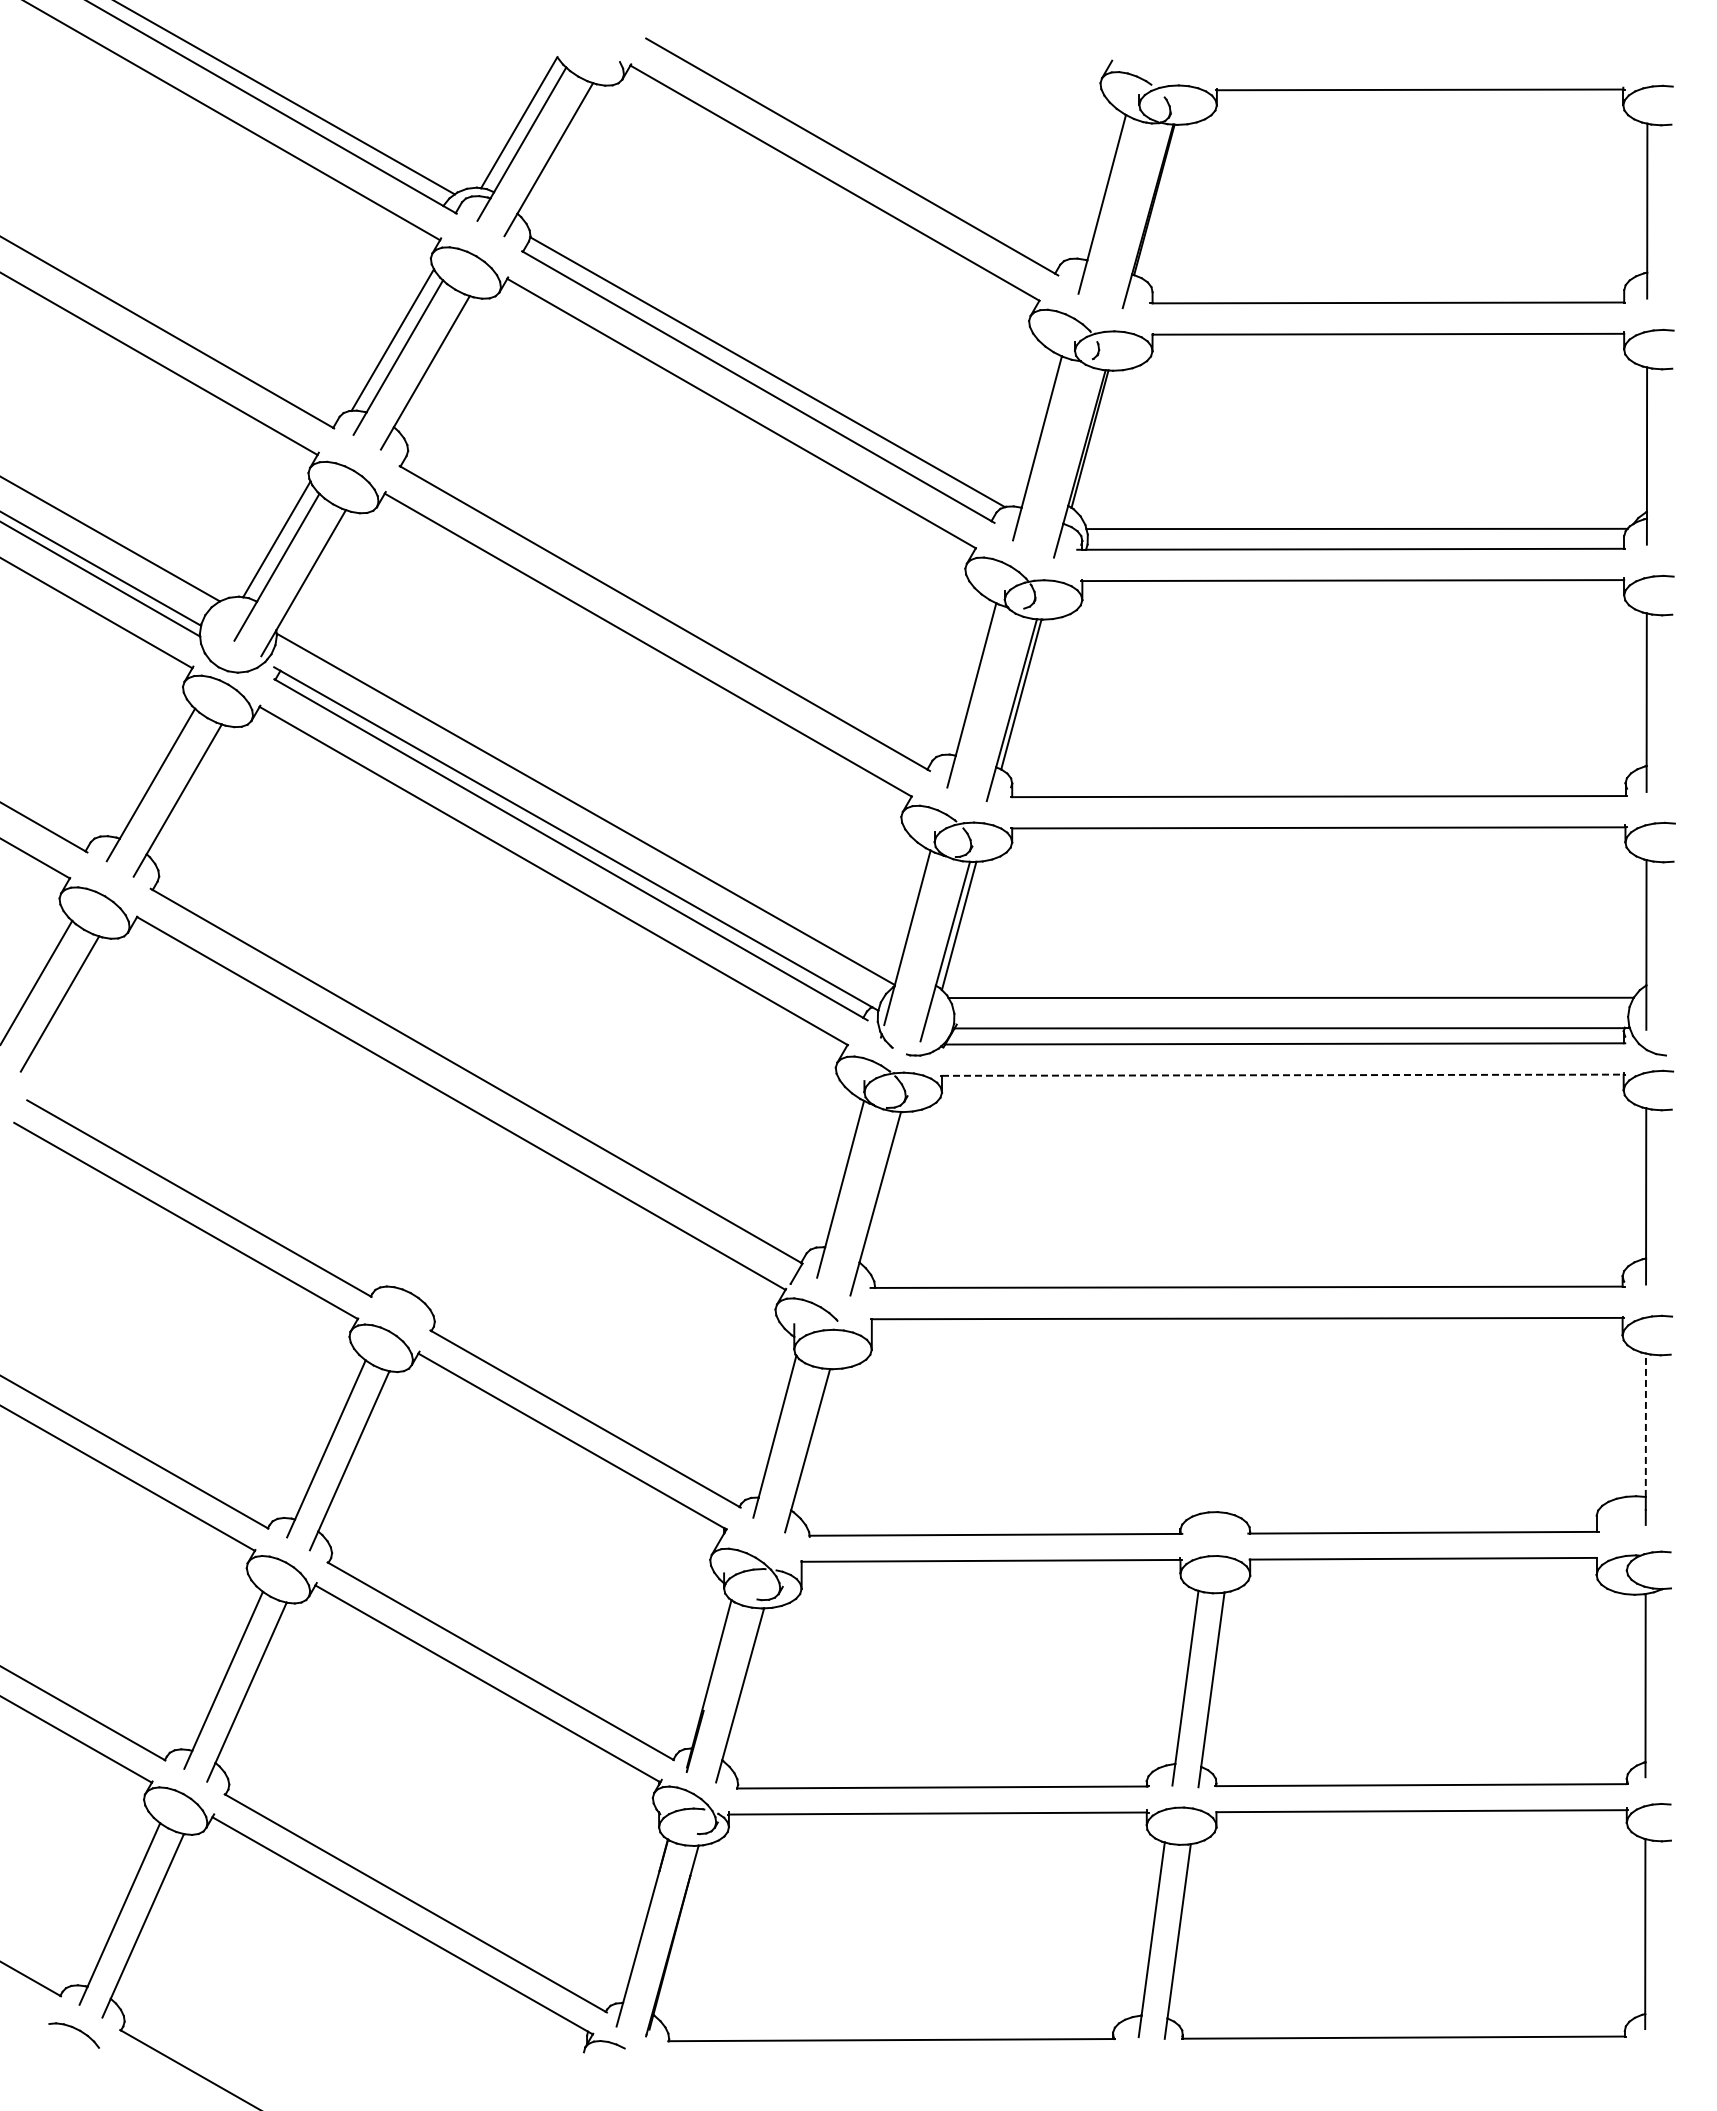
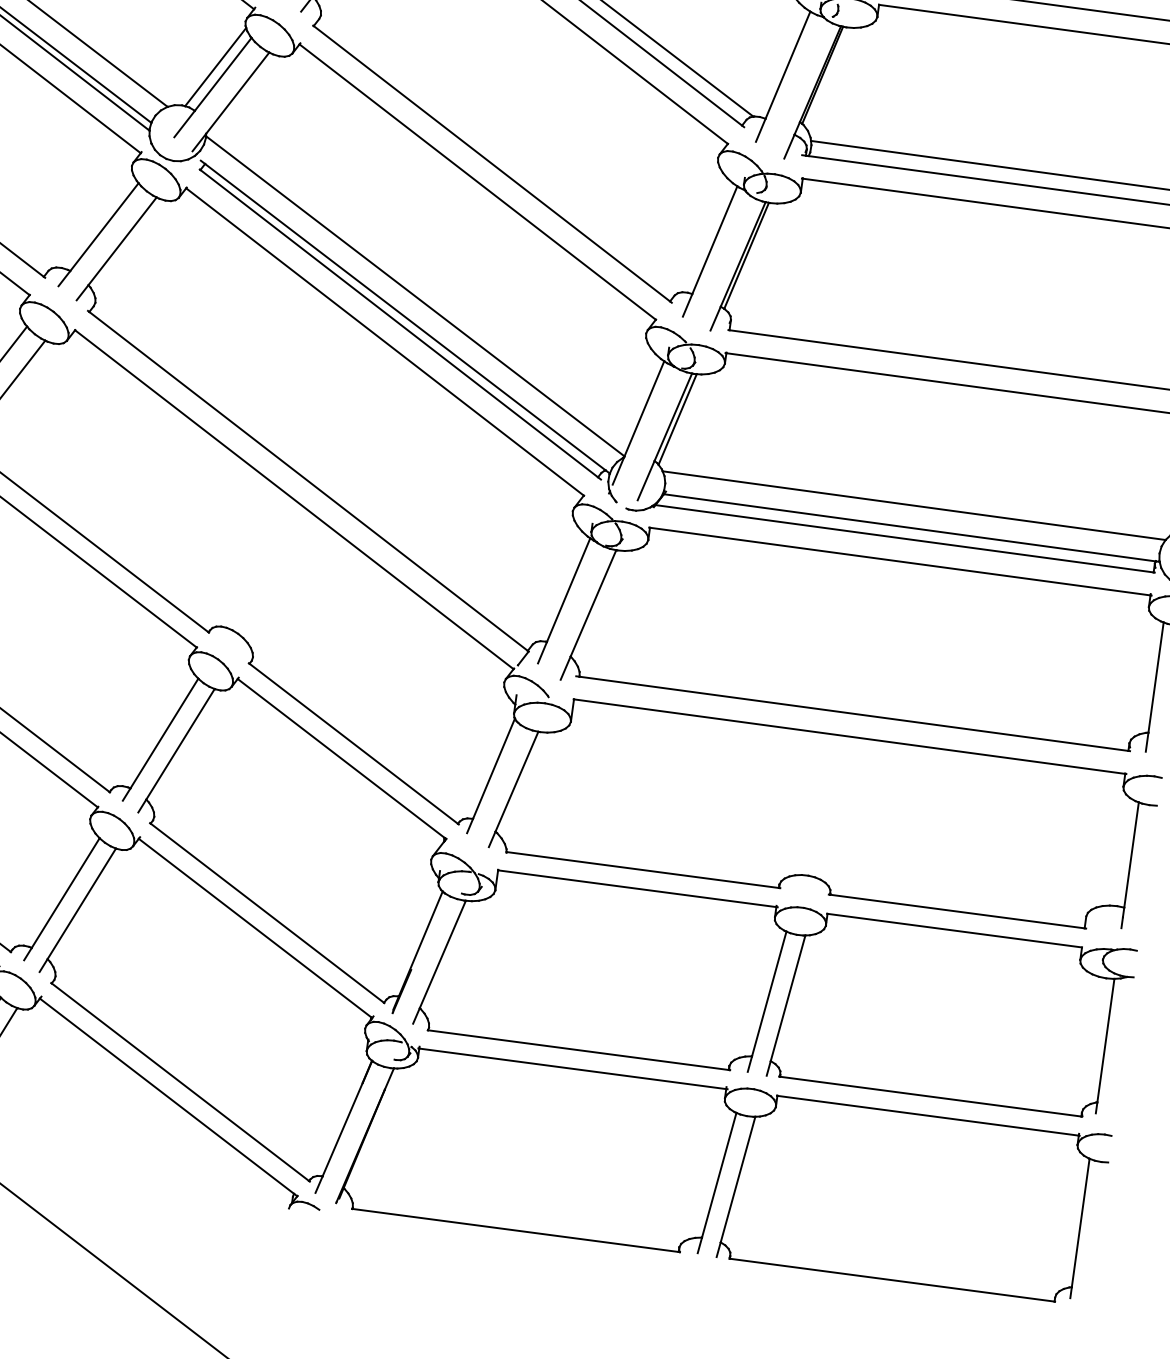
line: (1282, 1075) -> (899, 561), dashed -> solid
line: (1645, 1425) -> (1131, 855), dashed -> solid

